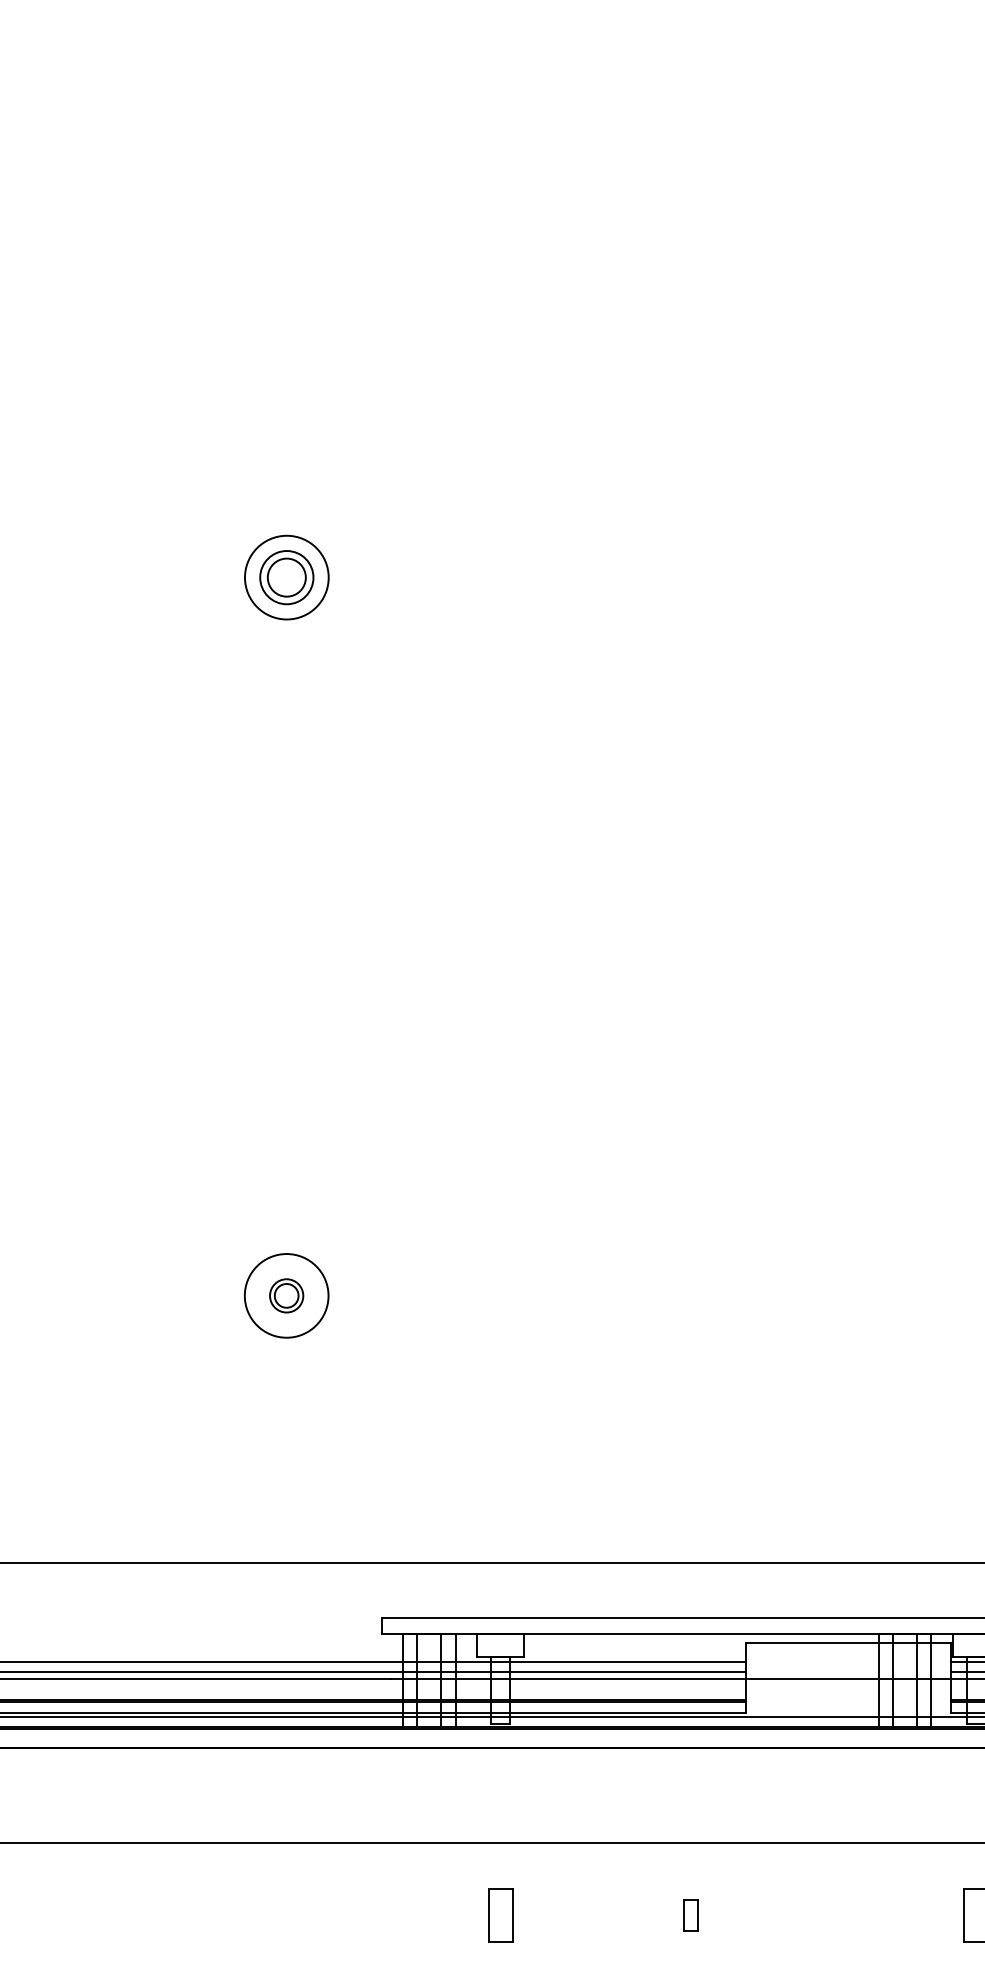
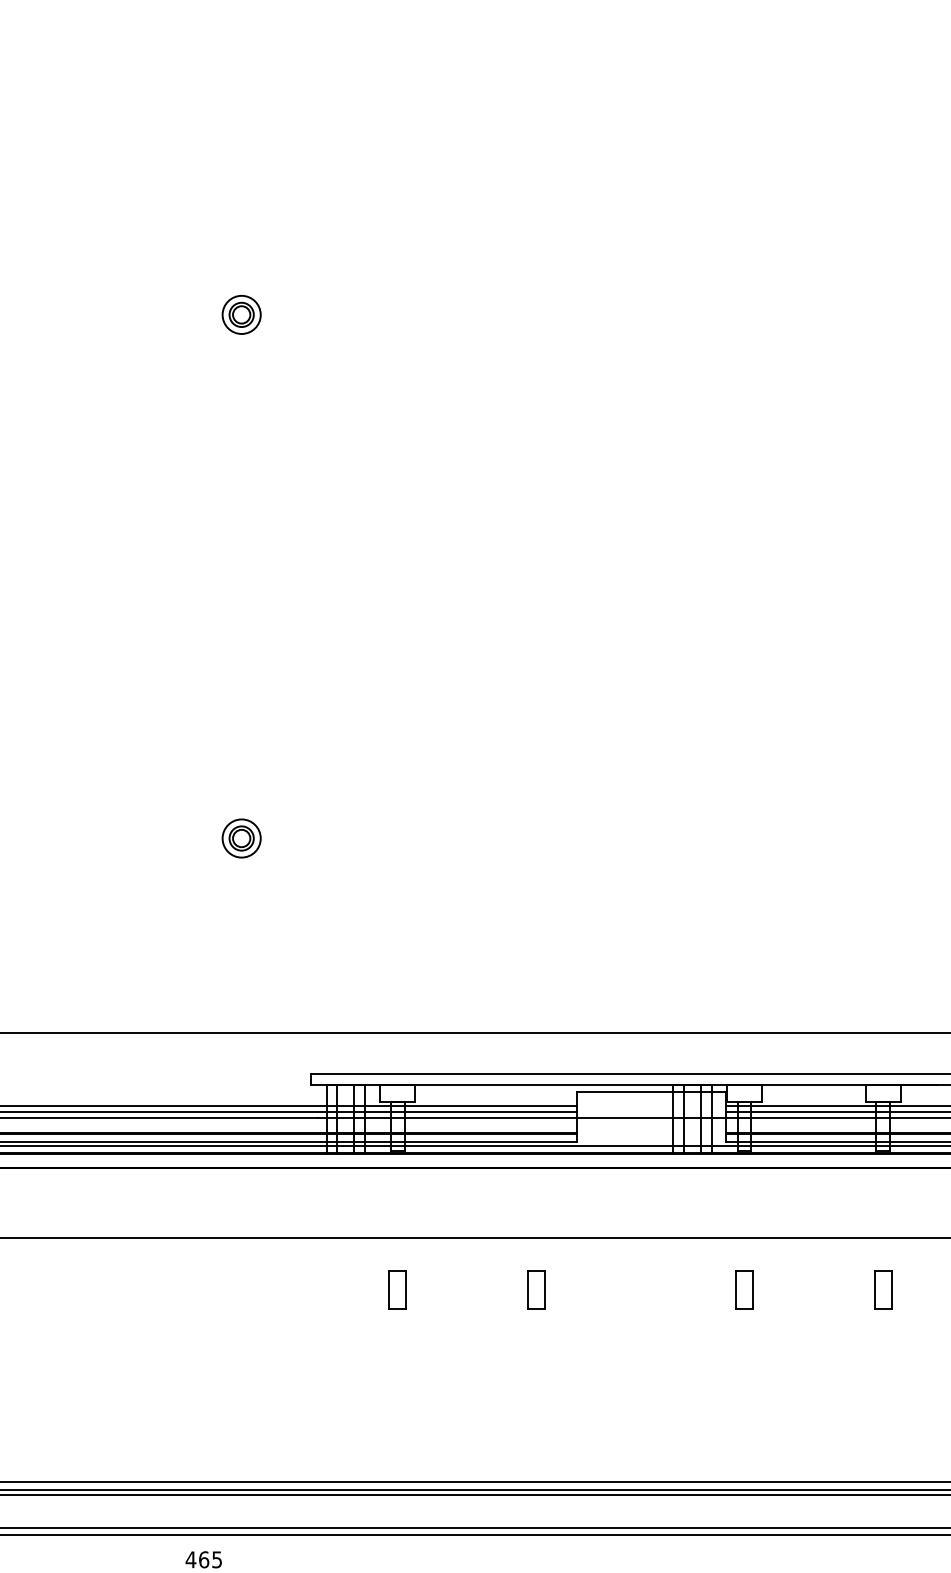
part: (286, 577) -> (241, 314), size x0.62
circle: (286, 1295) -> (241, 838), size x0.62
part: (691, 1914) -> (536, 1289), size x1.67

